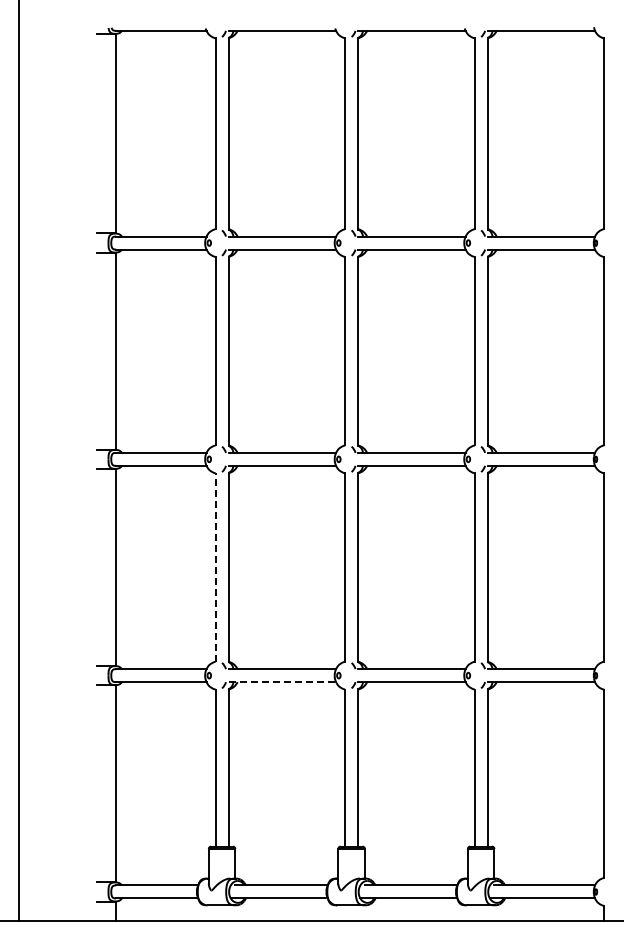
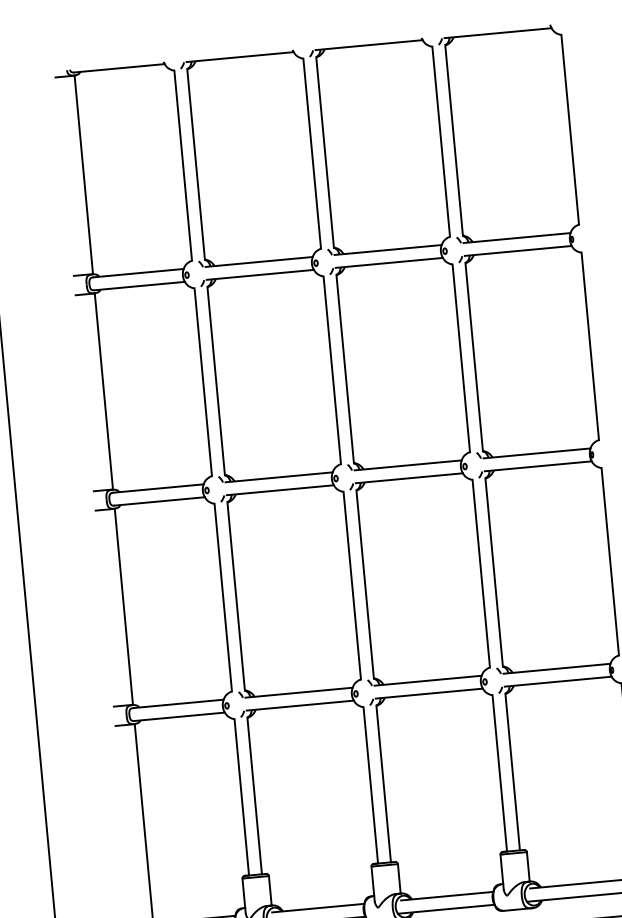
line: (215, 567) -> (223, 597), dashed -> solid
line: (282, 682) -> (300, 705), dashed -> solid

